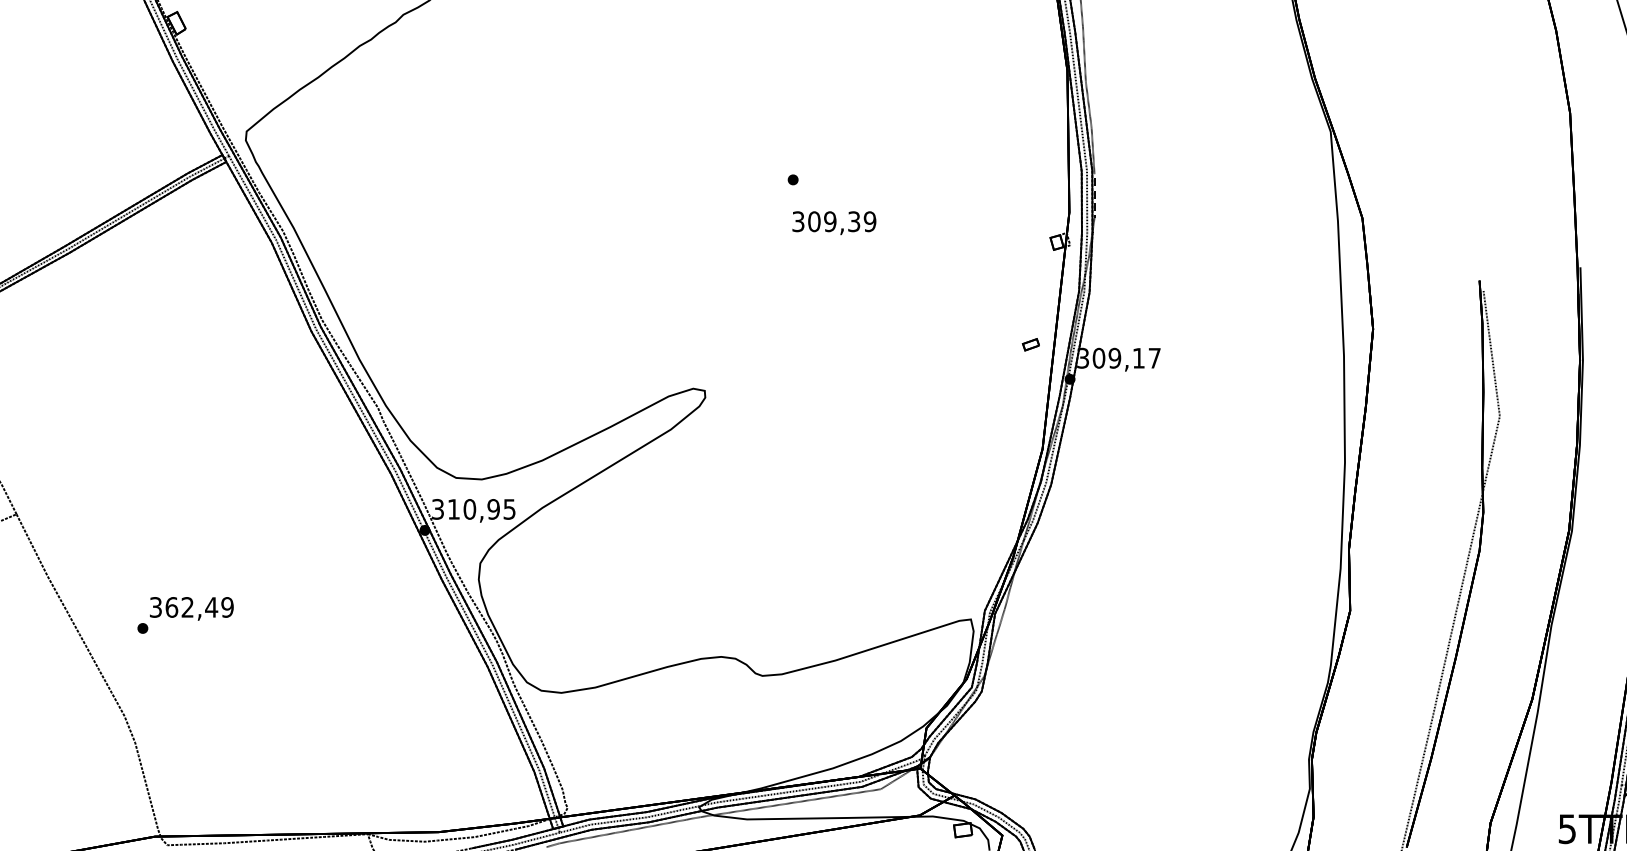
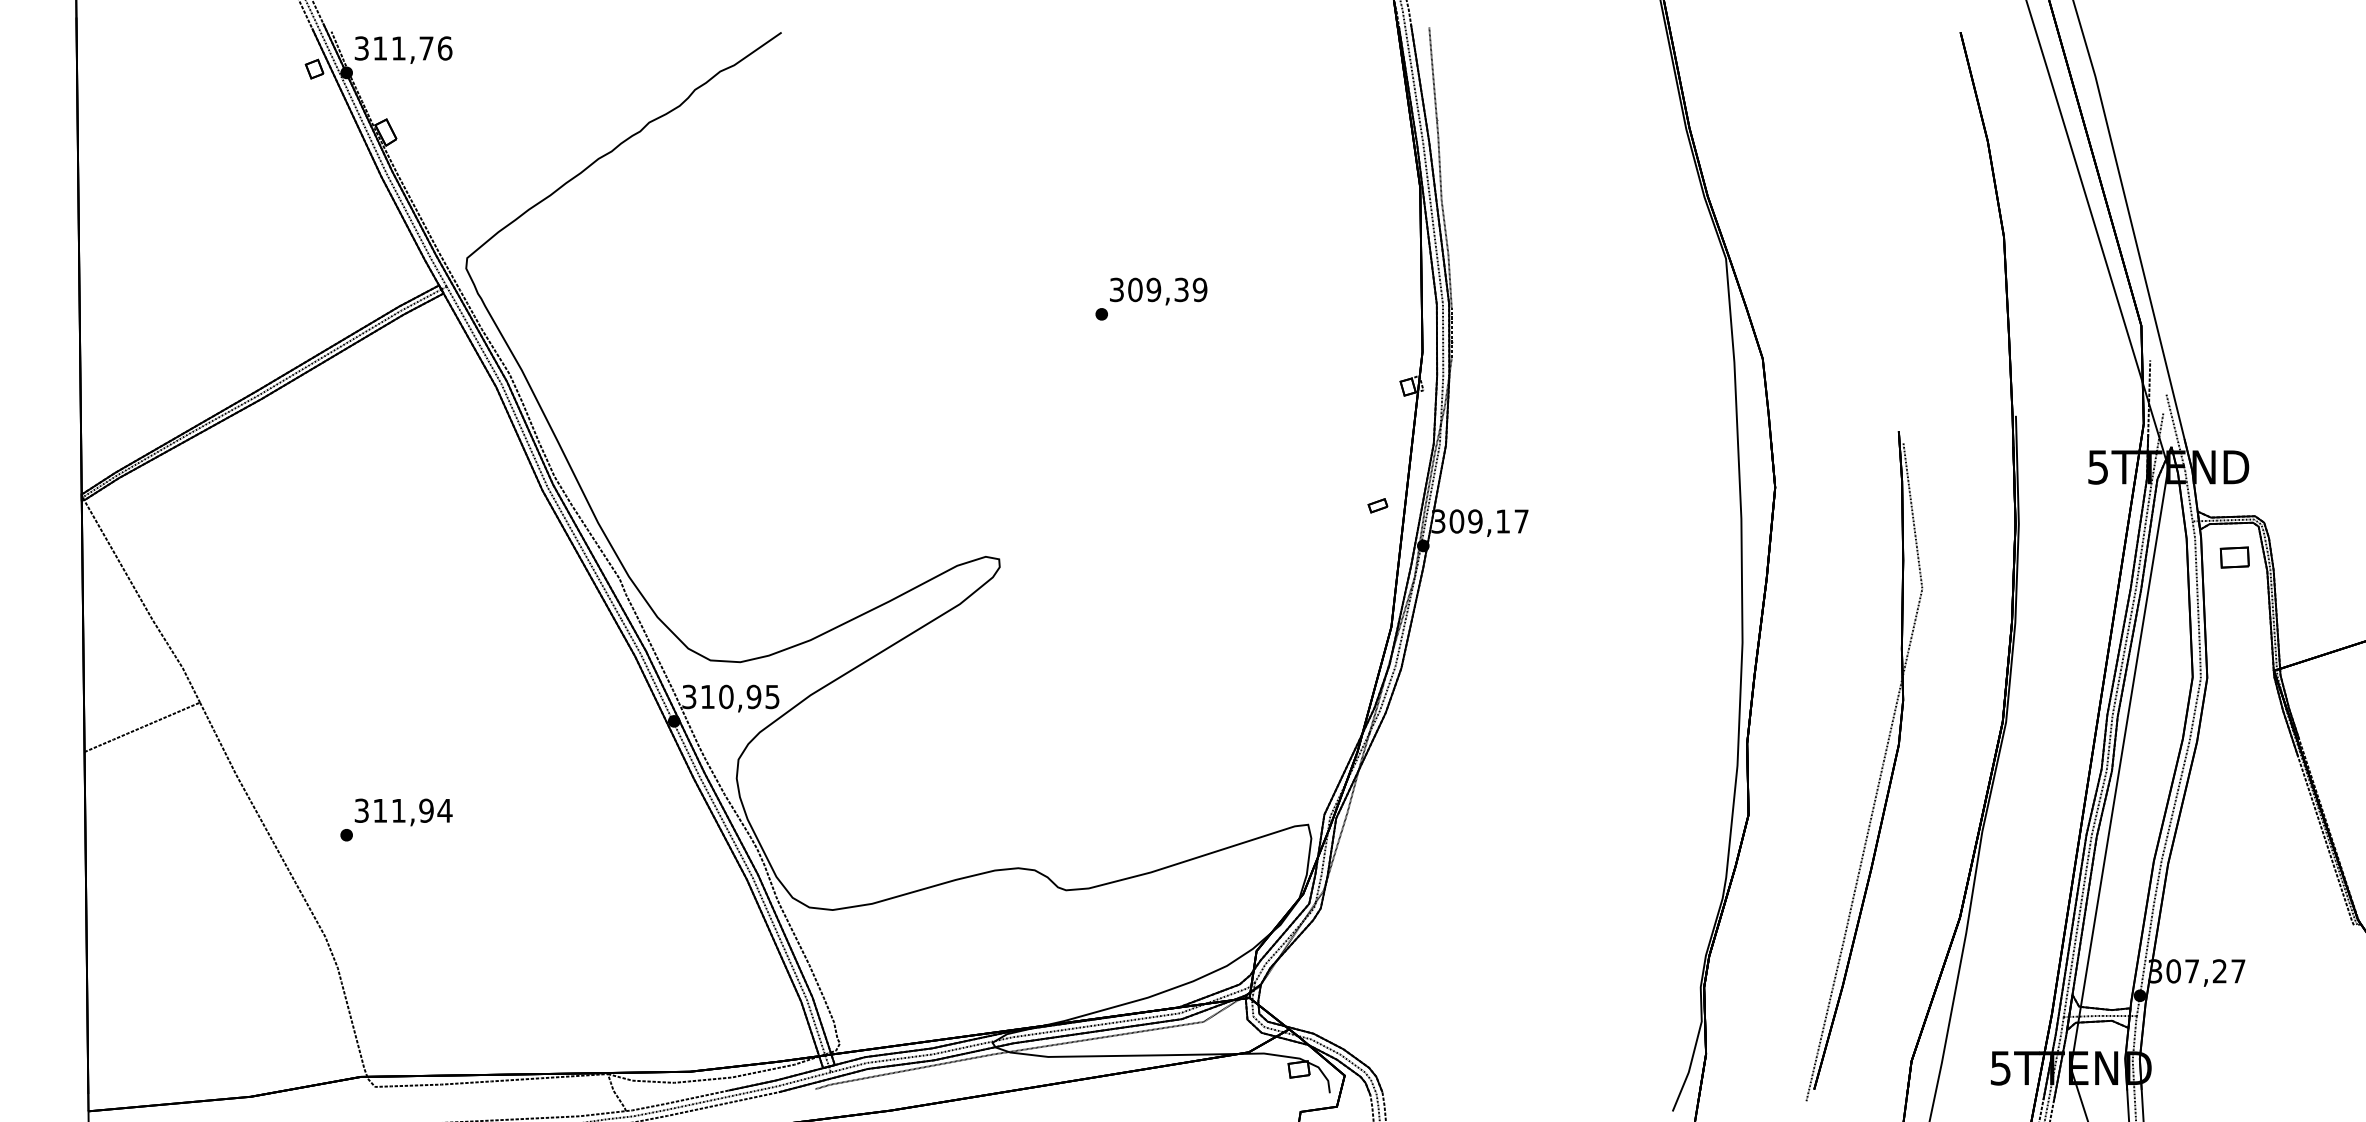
text: (834, 223) -> (1158, 291), moved
text: (199, 607) -> (412, 810), 362,49 -> 311,94

